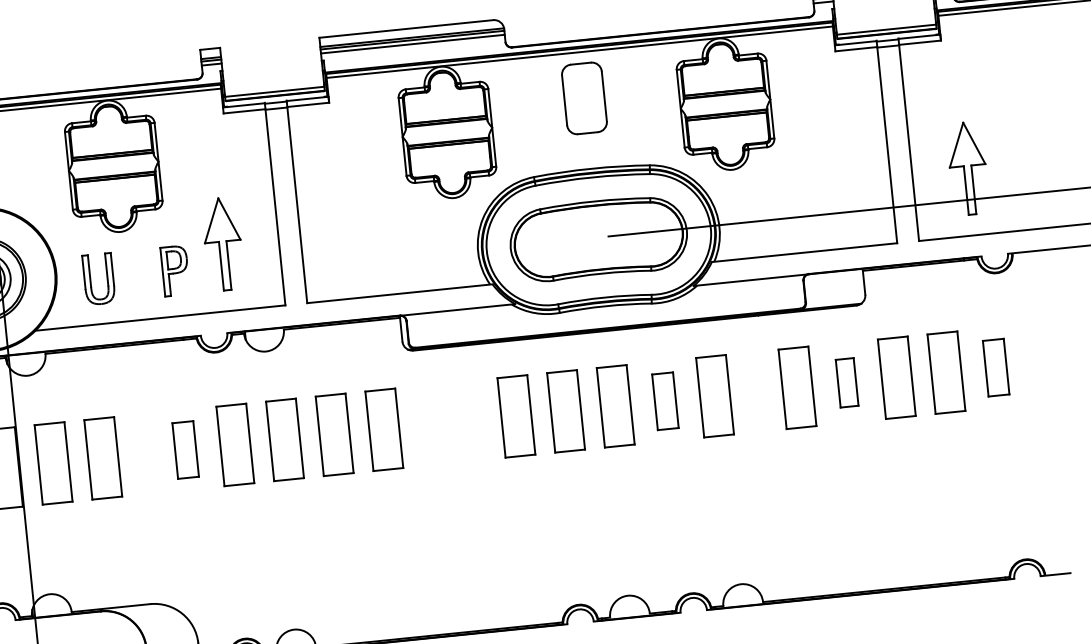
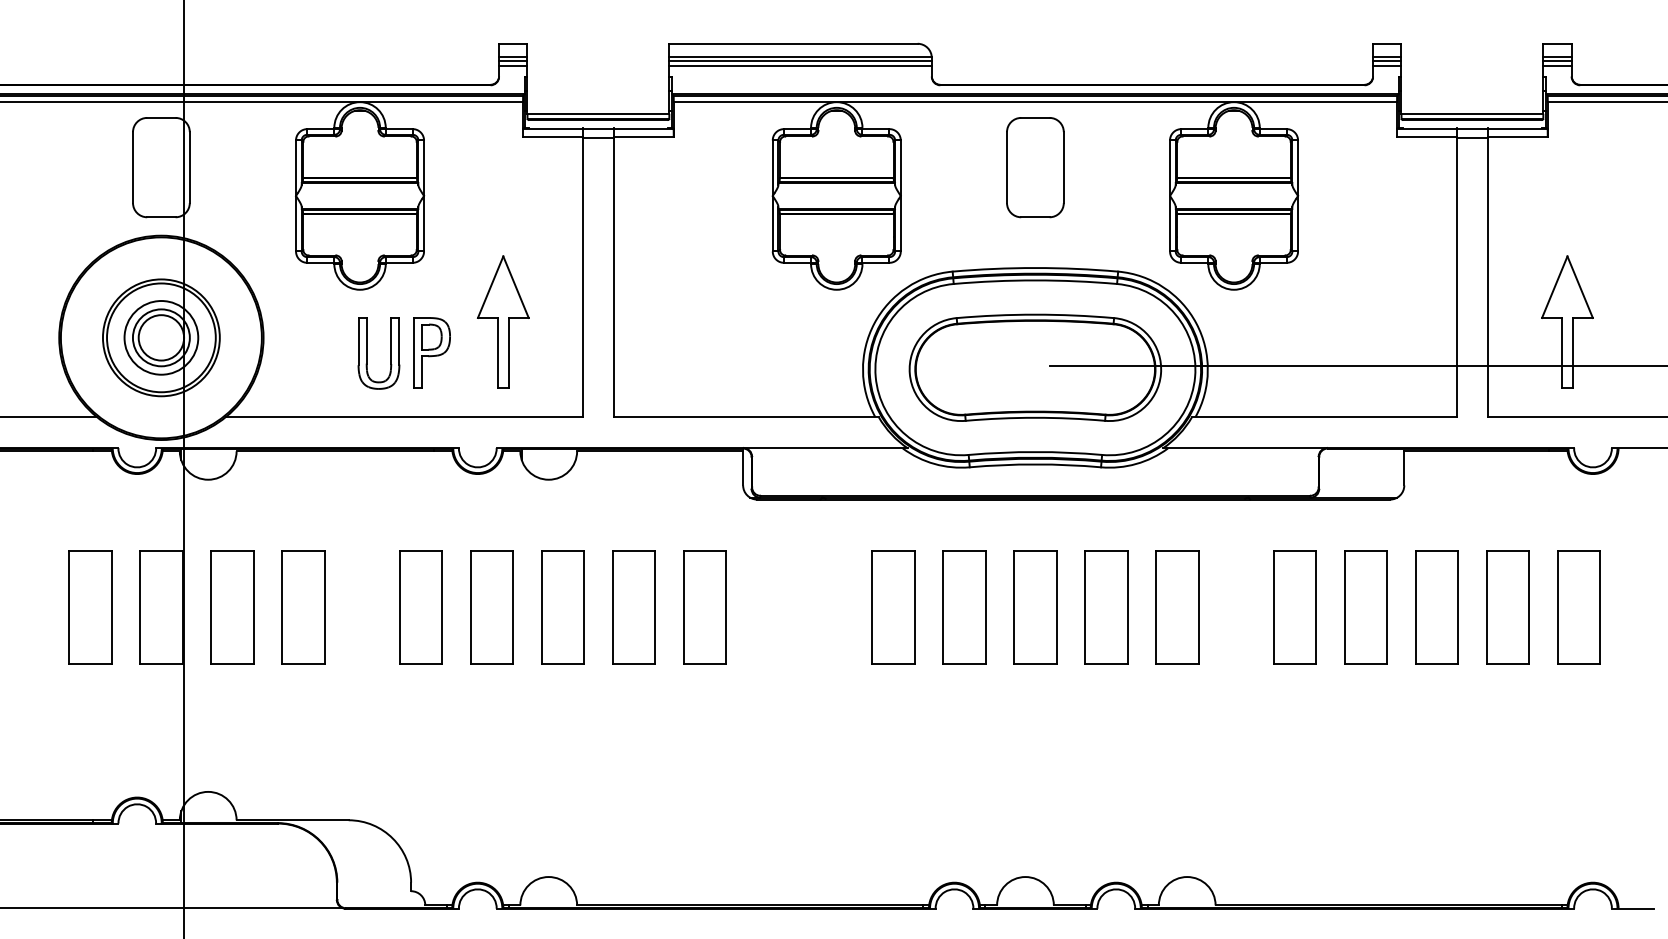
part: (90, 280) -> (367, 353), moved
part: (995, 367) -> (1578, 607), size x1.43
part: (846, 382) -> (1365, 607), size x1.67
part: (665, 401) -> (1106, 607), size x1.43
part: (185, 450) -> (420, 607), size x1.43

